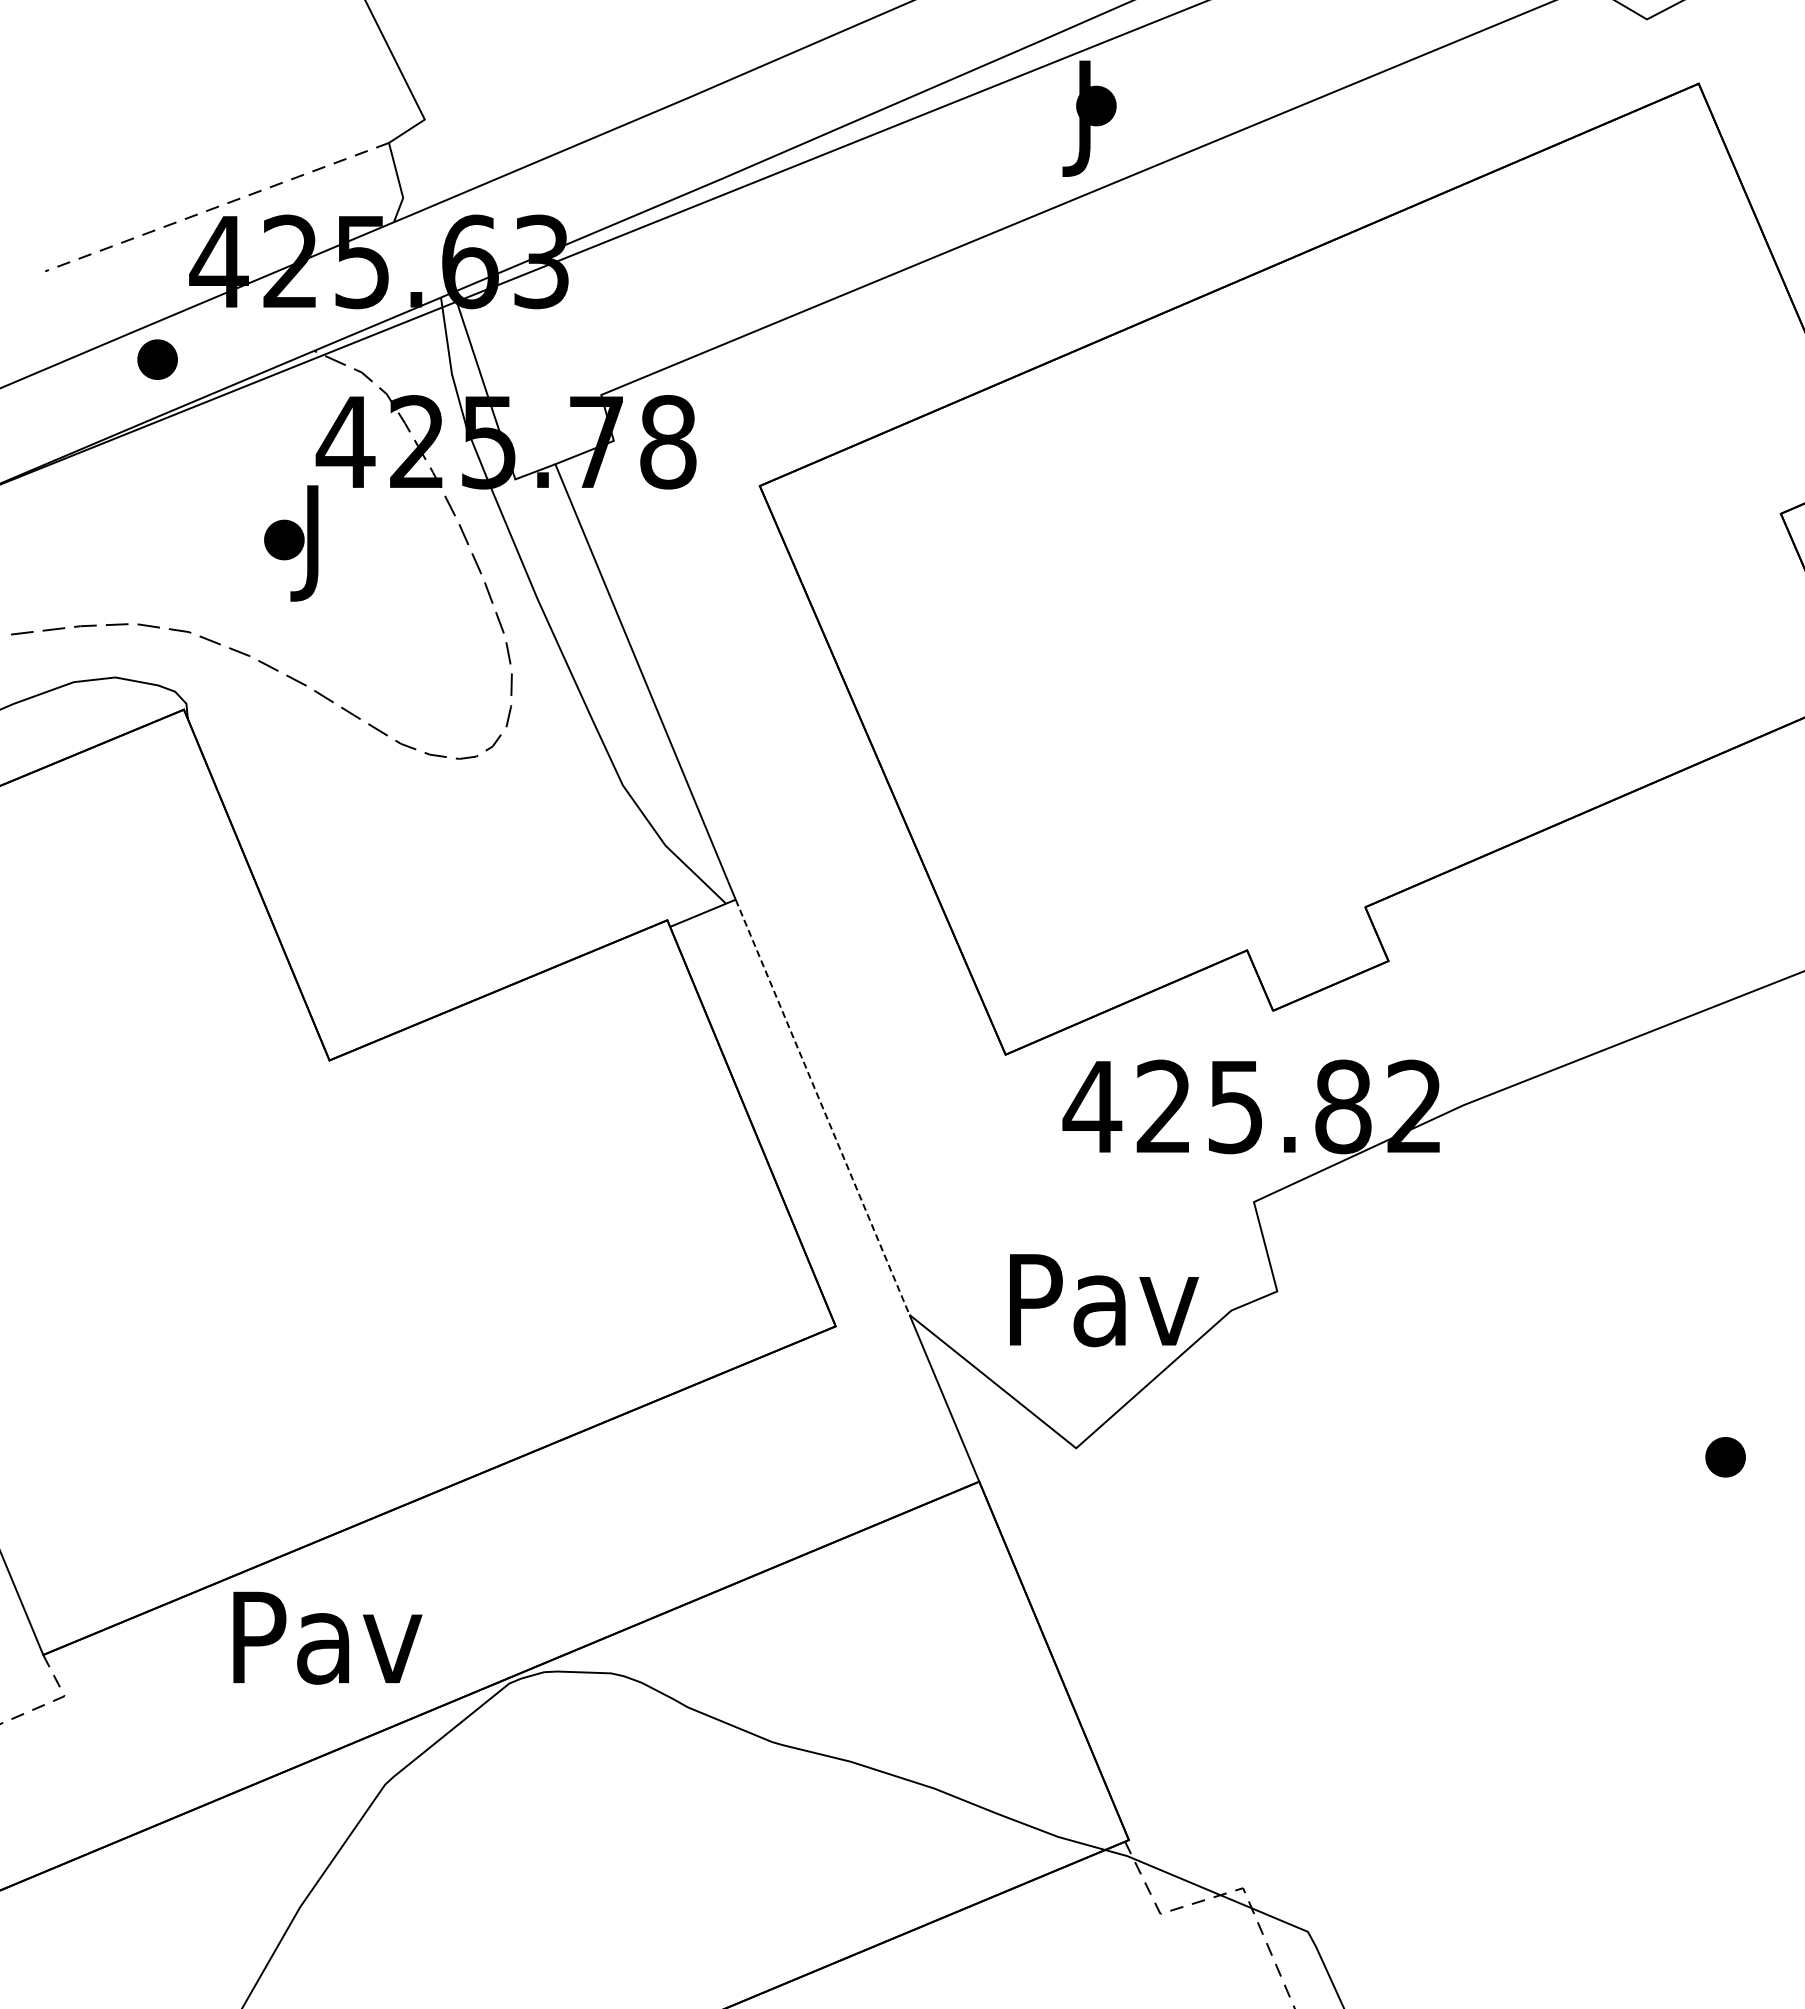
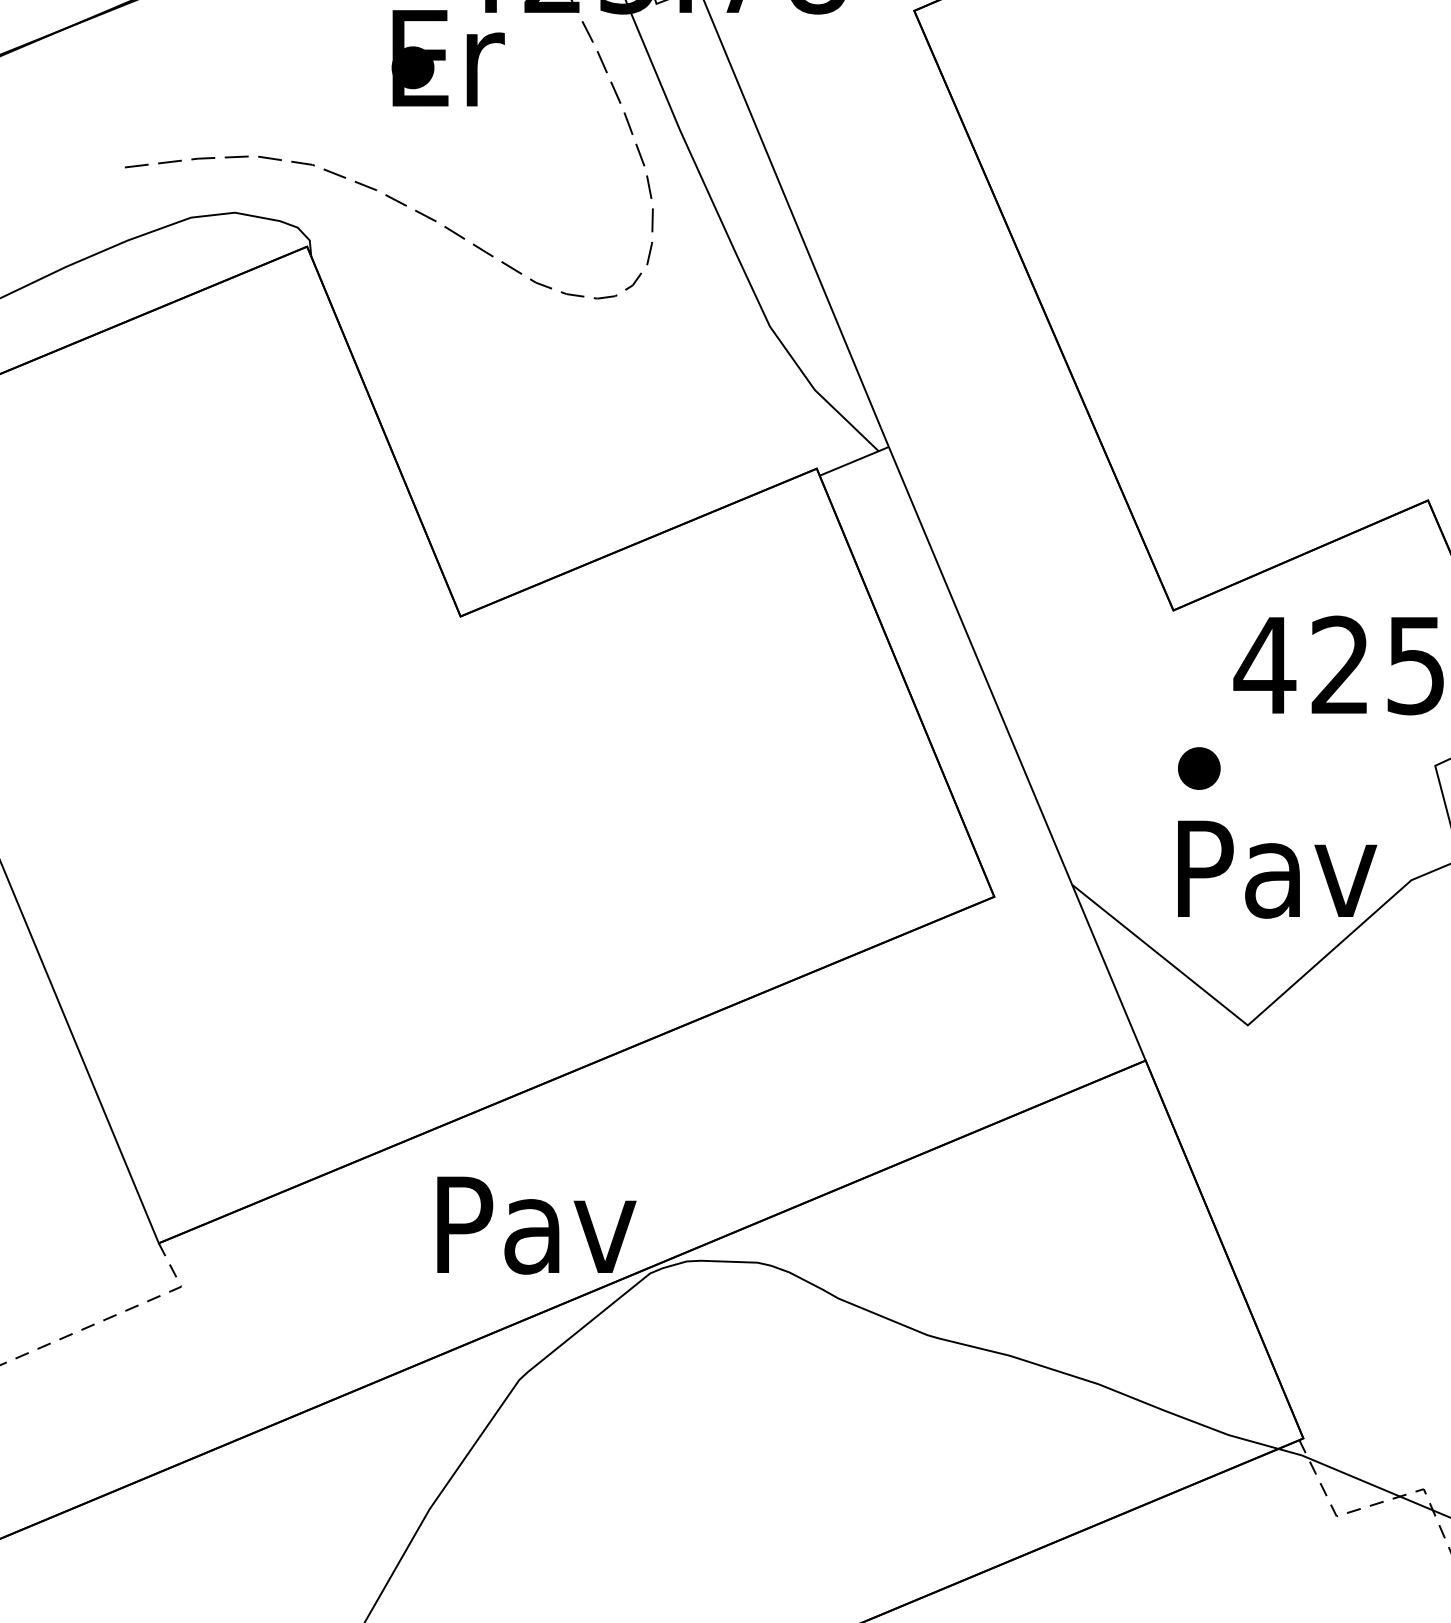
text: (318, 543) -> (448, 71), J -> Er
line: (822, 1107) -> (980, 666), dashed -> solid
part: (1030, 1204) -> (1199, 768), added
text: (327, 1637) -> (536, 1224), moved

